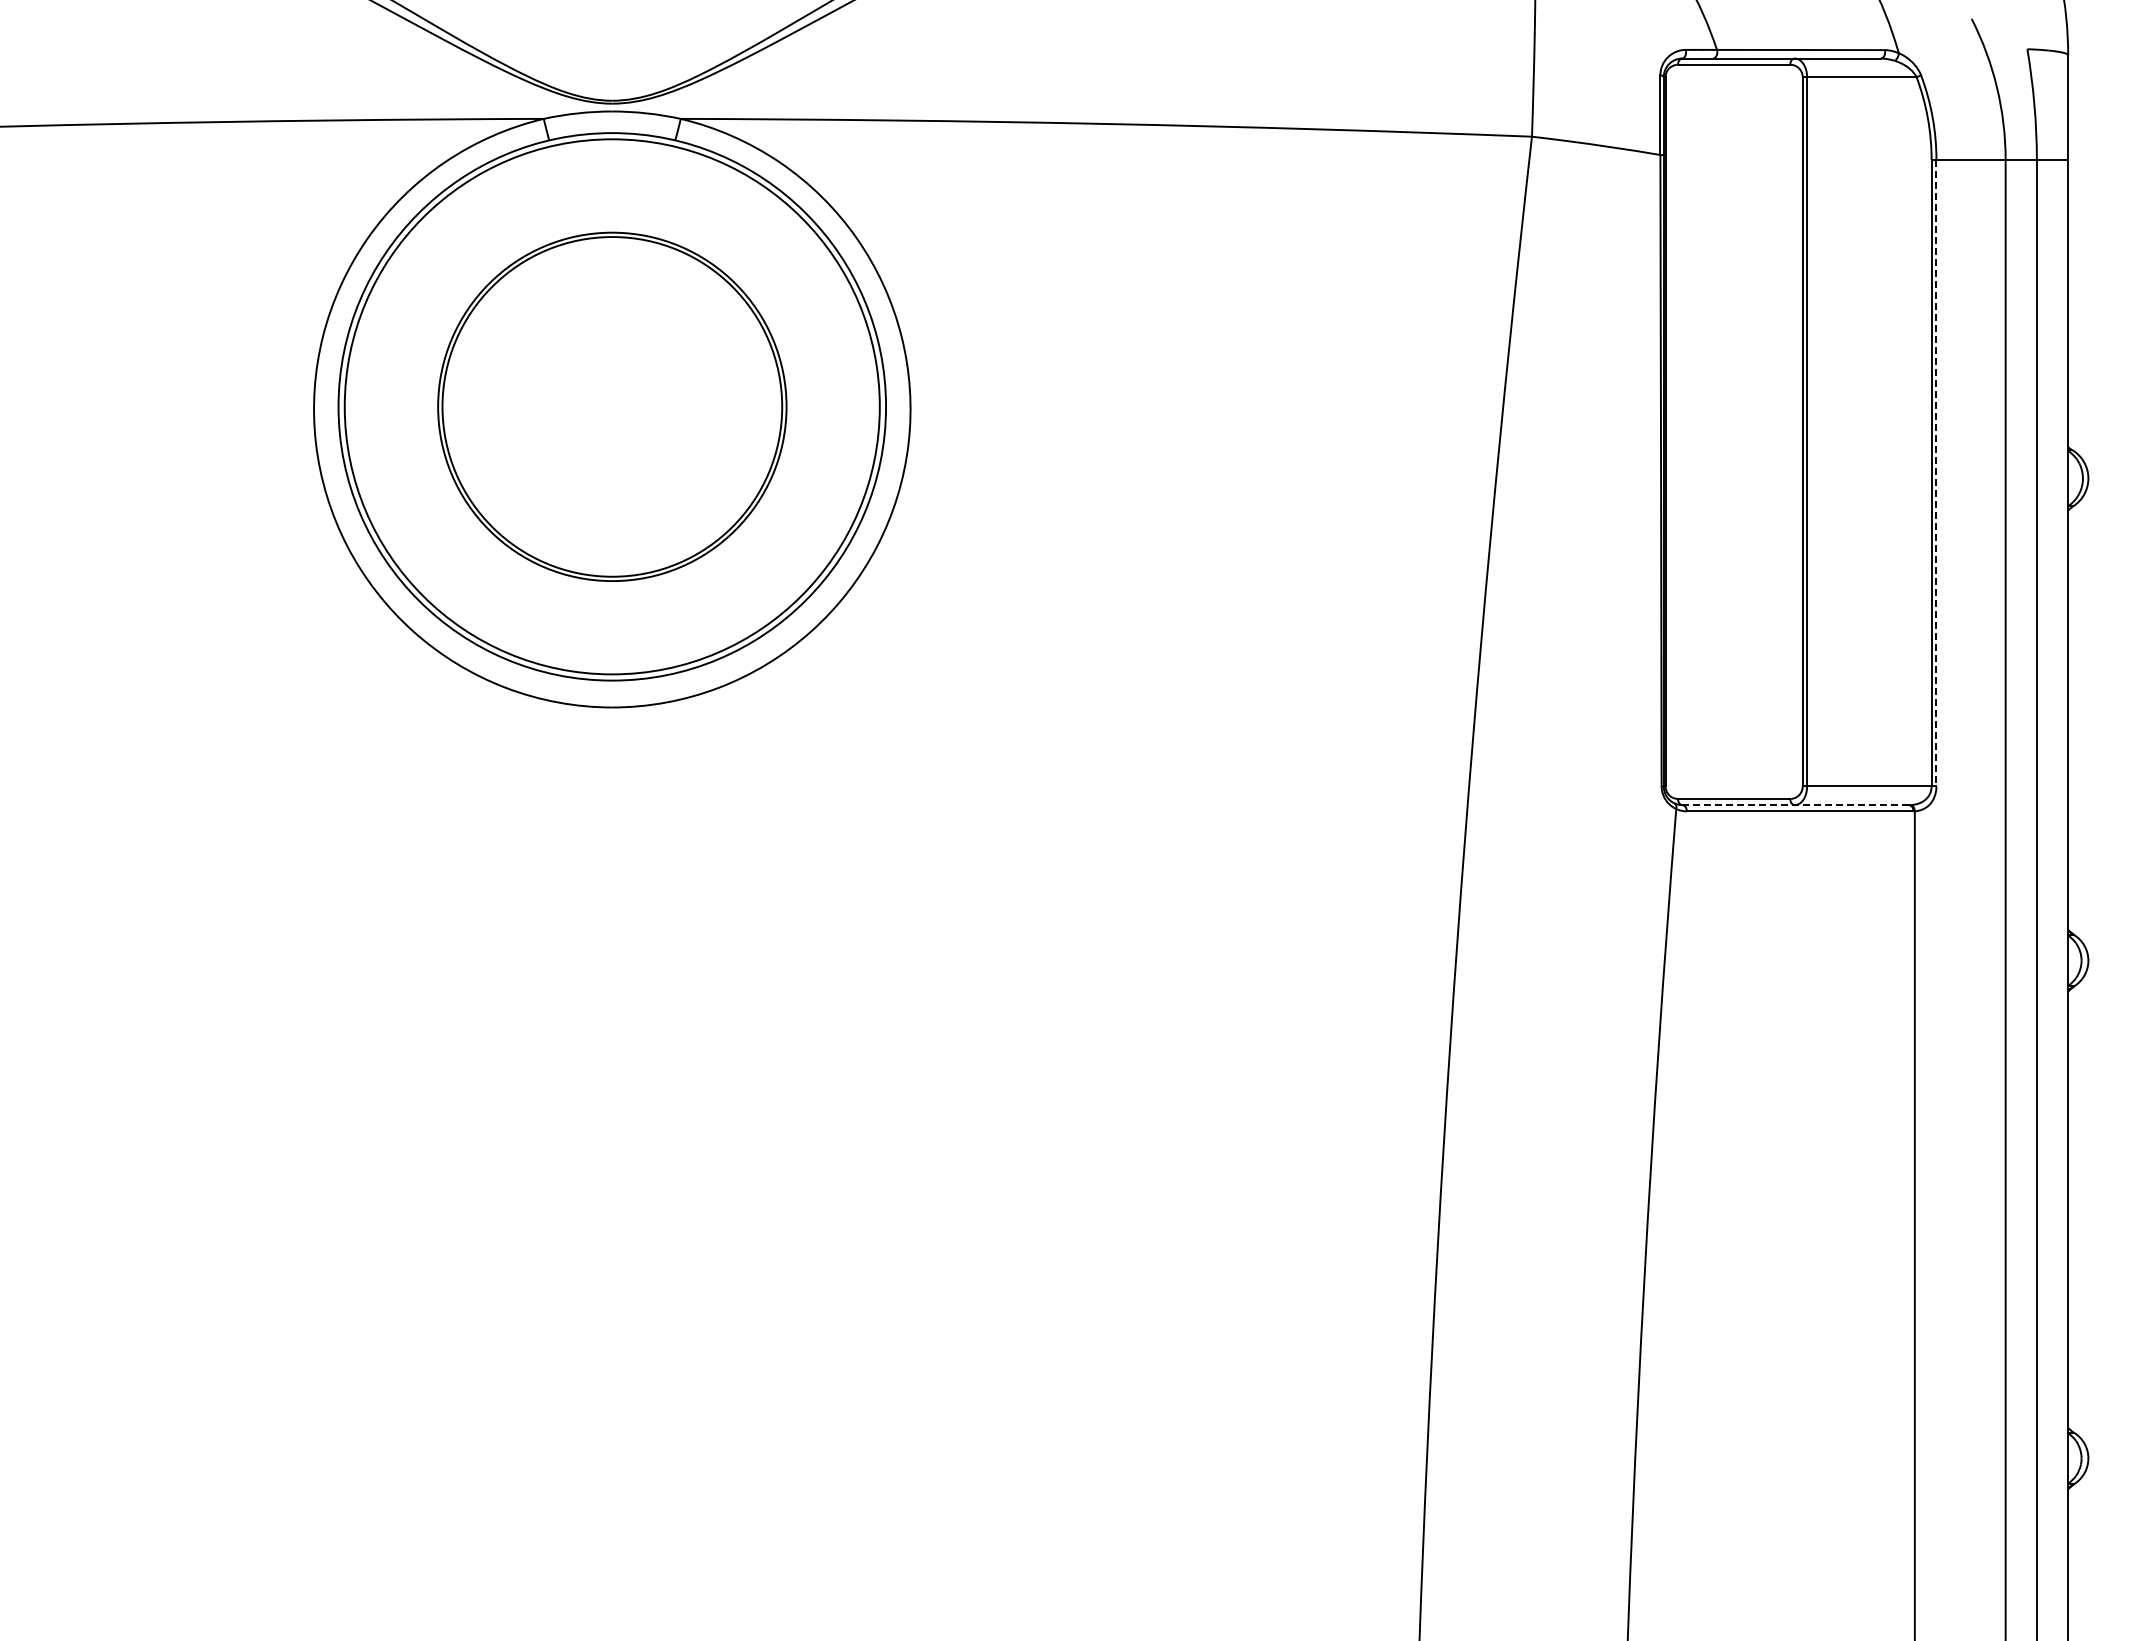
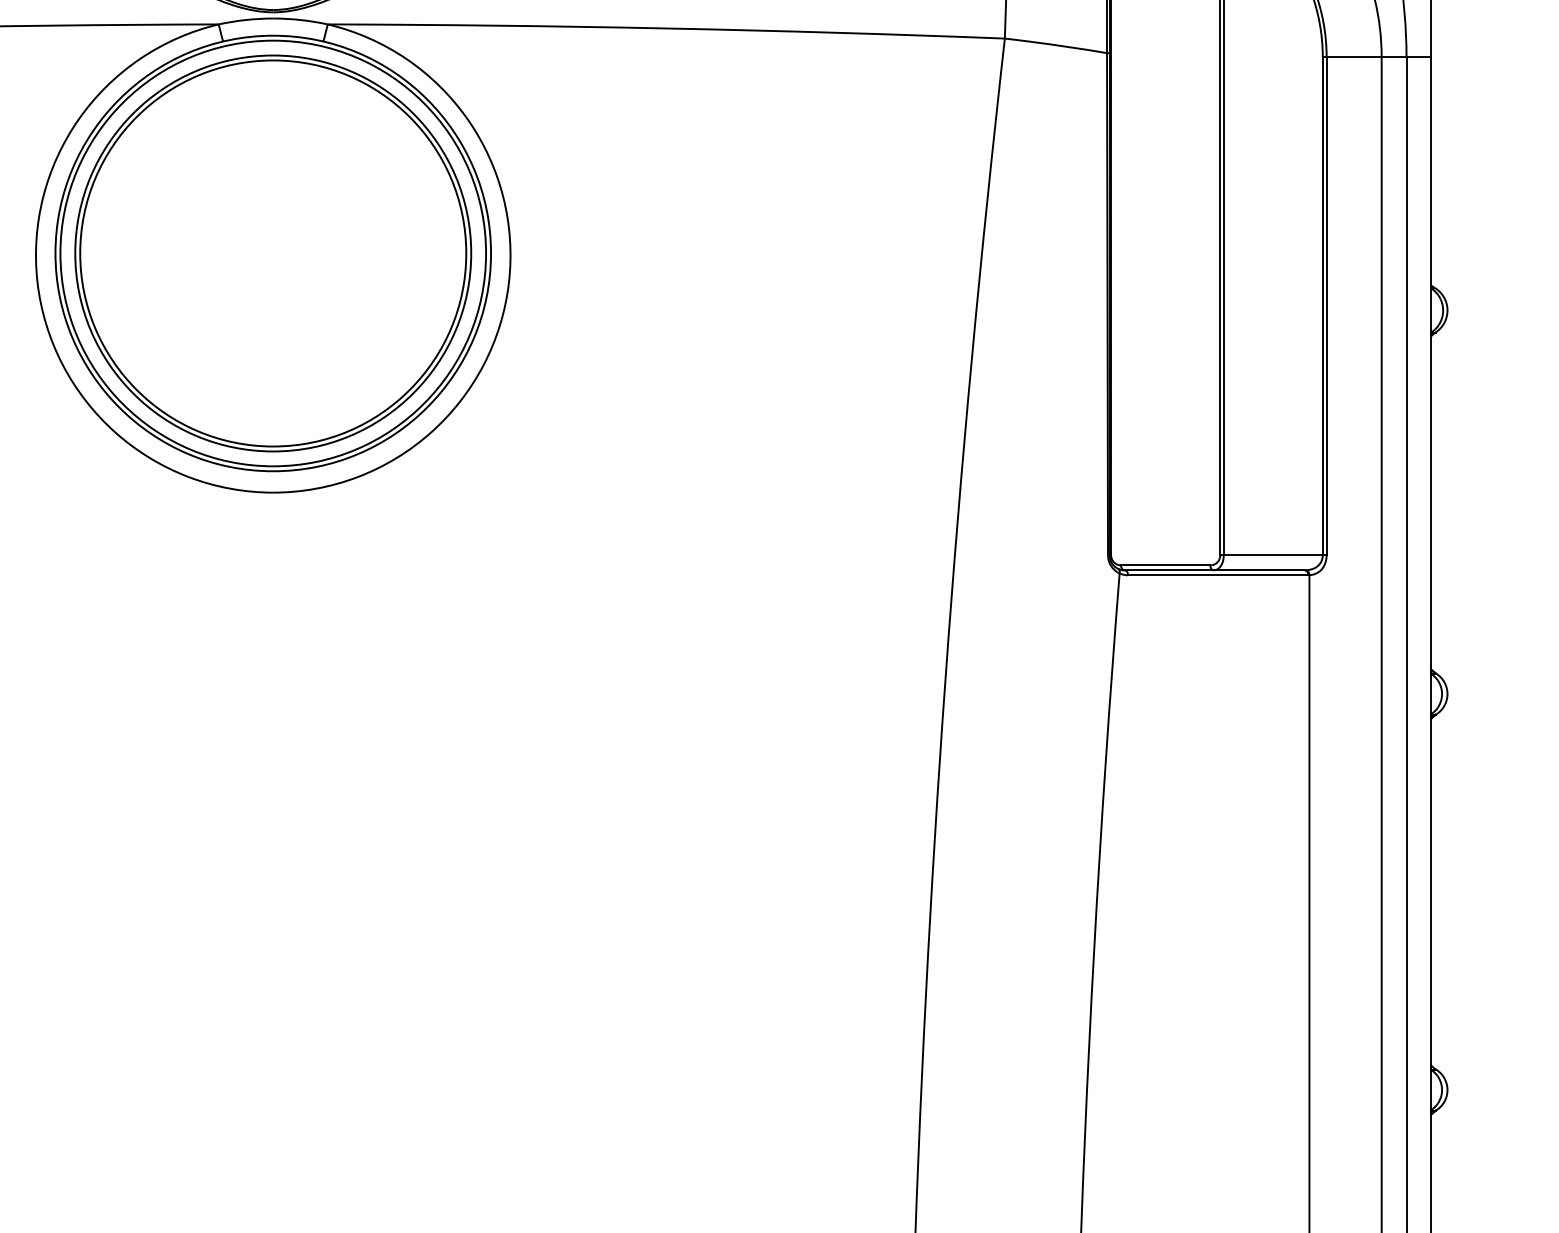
part: (612, 406) -> (273, 253), size x1.43
line: (1936, 473) -> (1326, 306), dashed -> solid
line: (1795, 805) -> (1214, 570), dashed -> solid

